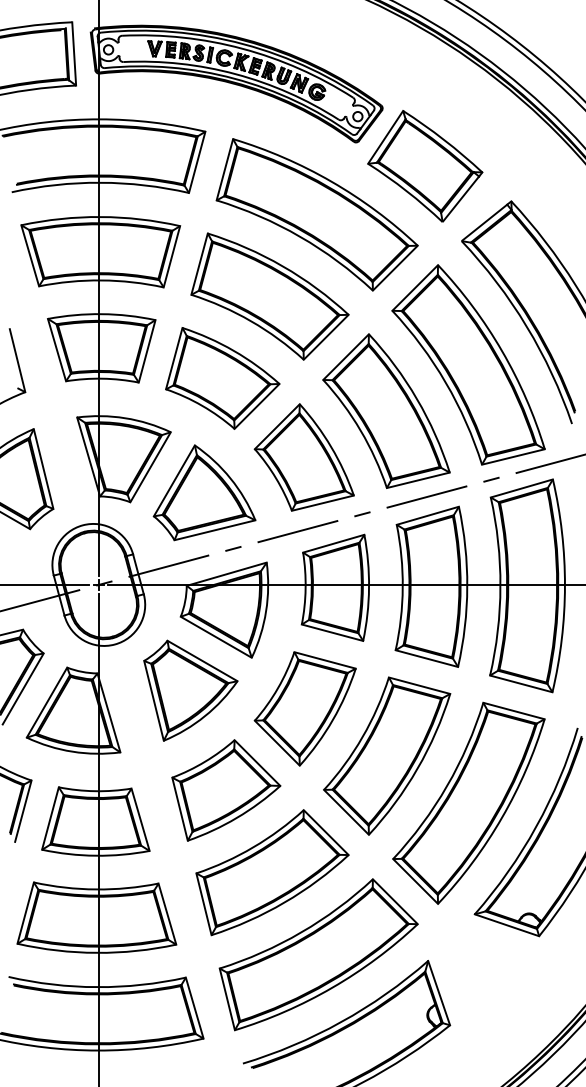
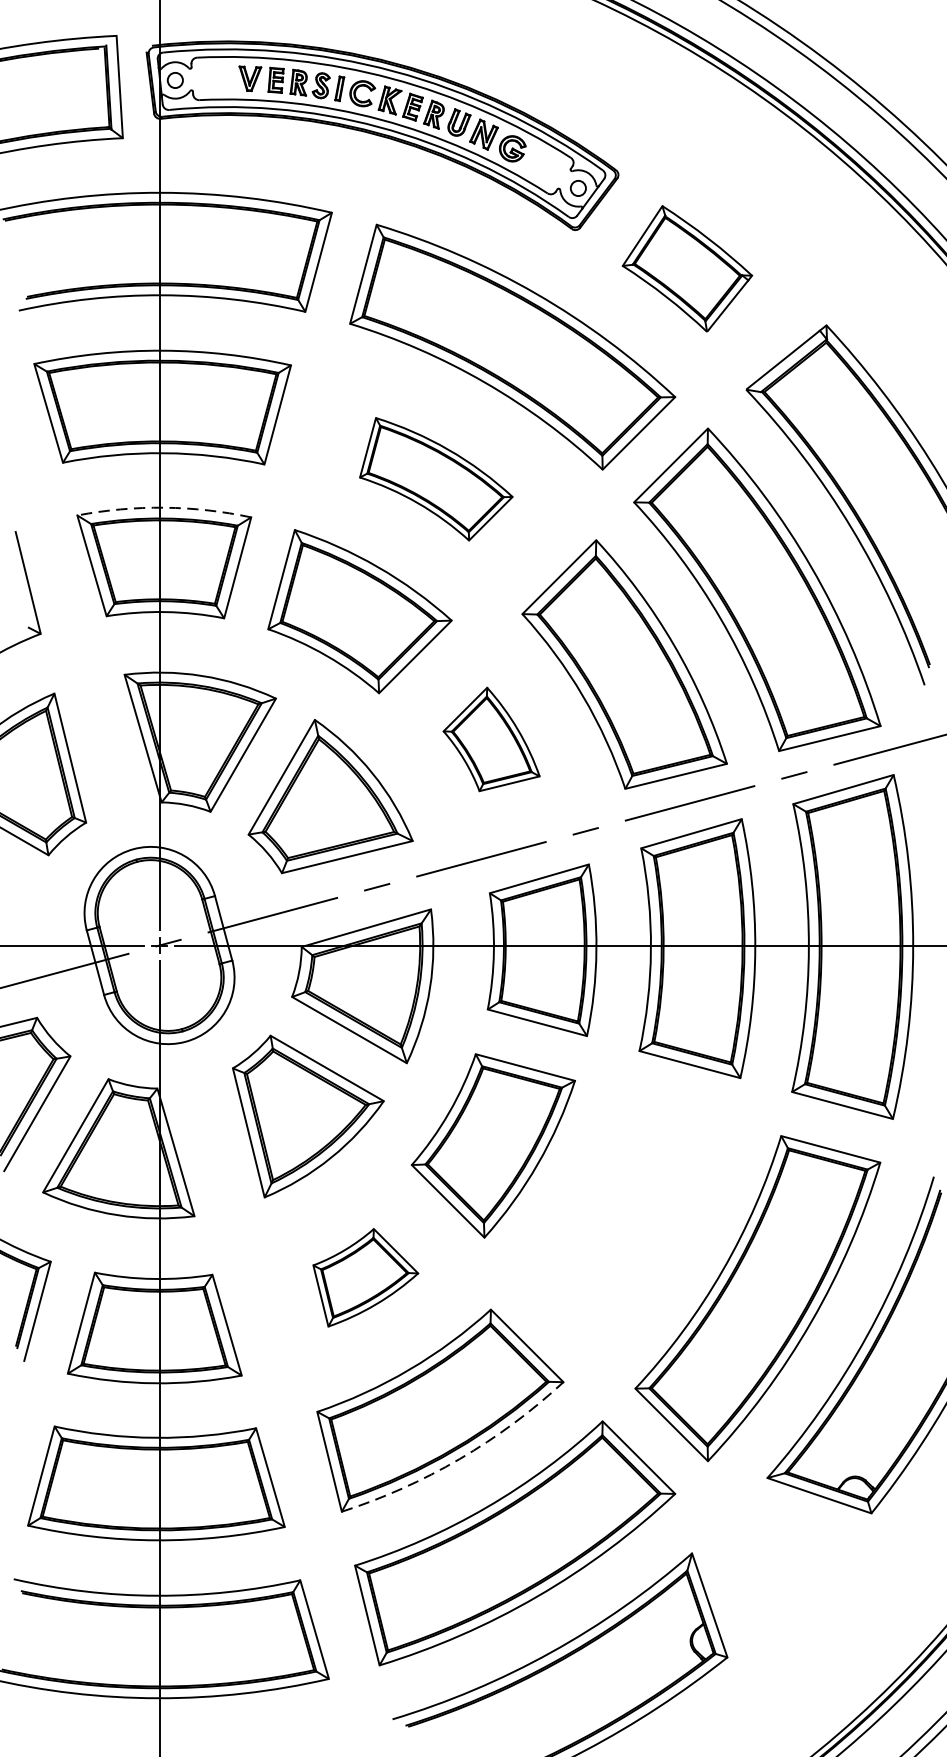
part: (425, 166) -> (687, 269), size x0.7
part: (269, 296) -> (435, 479), size x0.6
arc: (101, 314) -> (163, 508), solid -> dashed
part: (303, 457) -> (490, 739), size x0.6
part: (387, 755) -> (626, 1221), removed
part: (226, 790) -> (365, 1277), size x0.6
arc: (284, 902) -> (459, 1458), solid -> dashed

